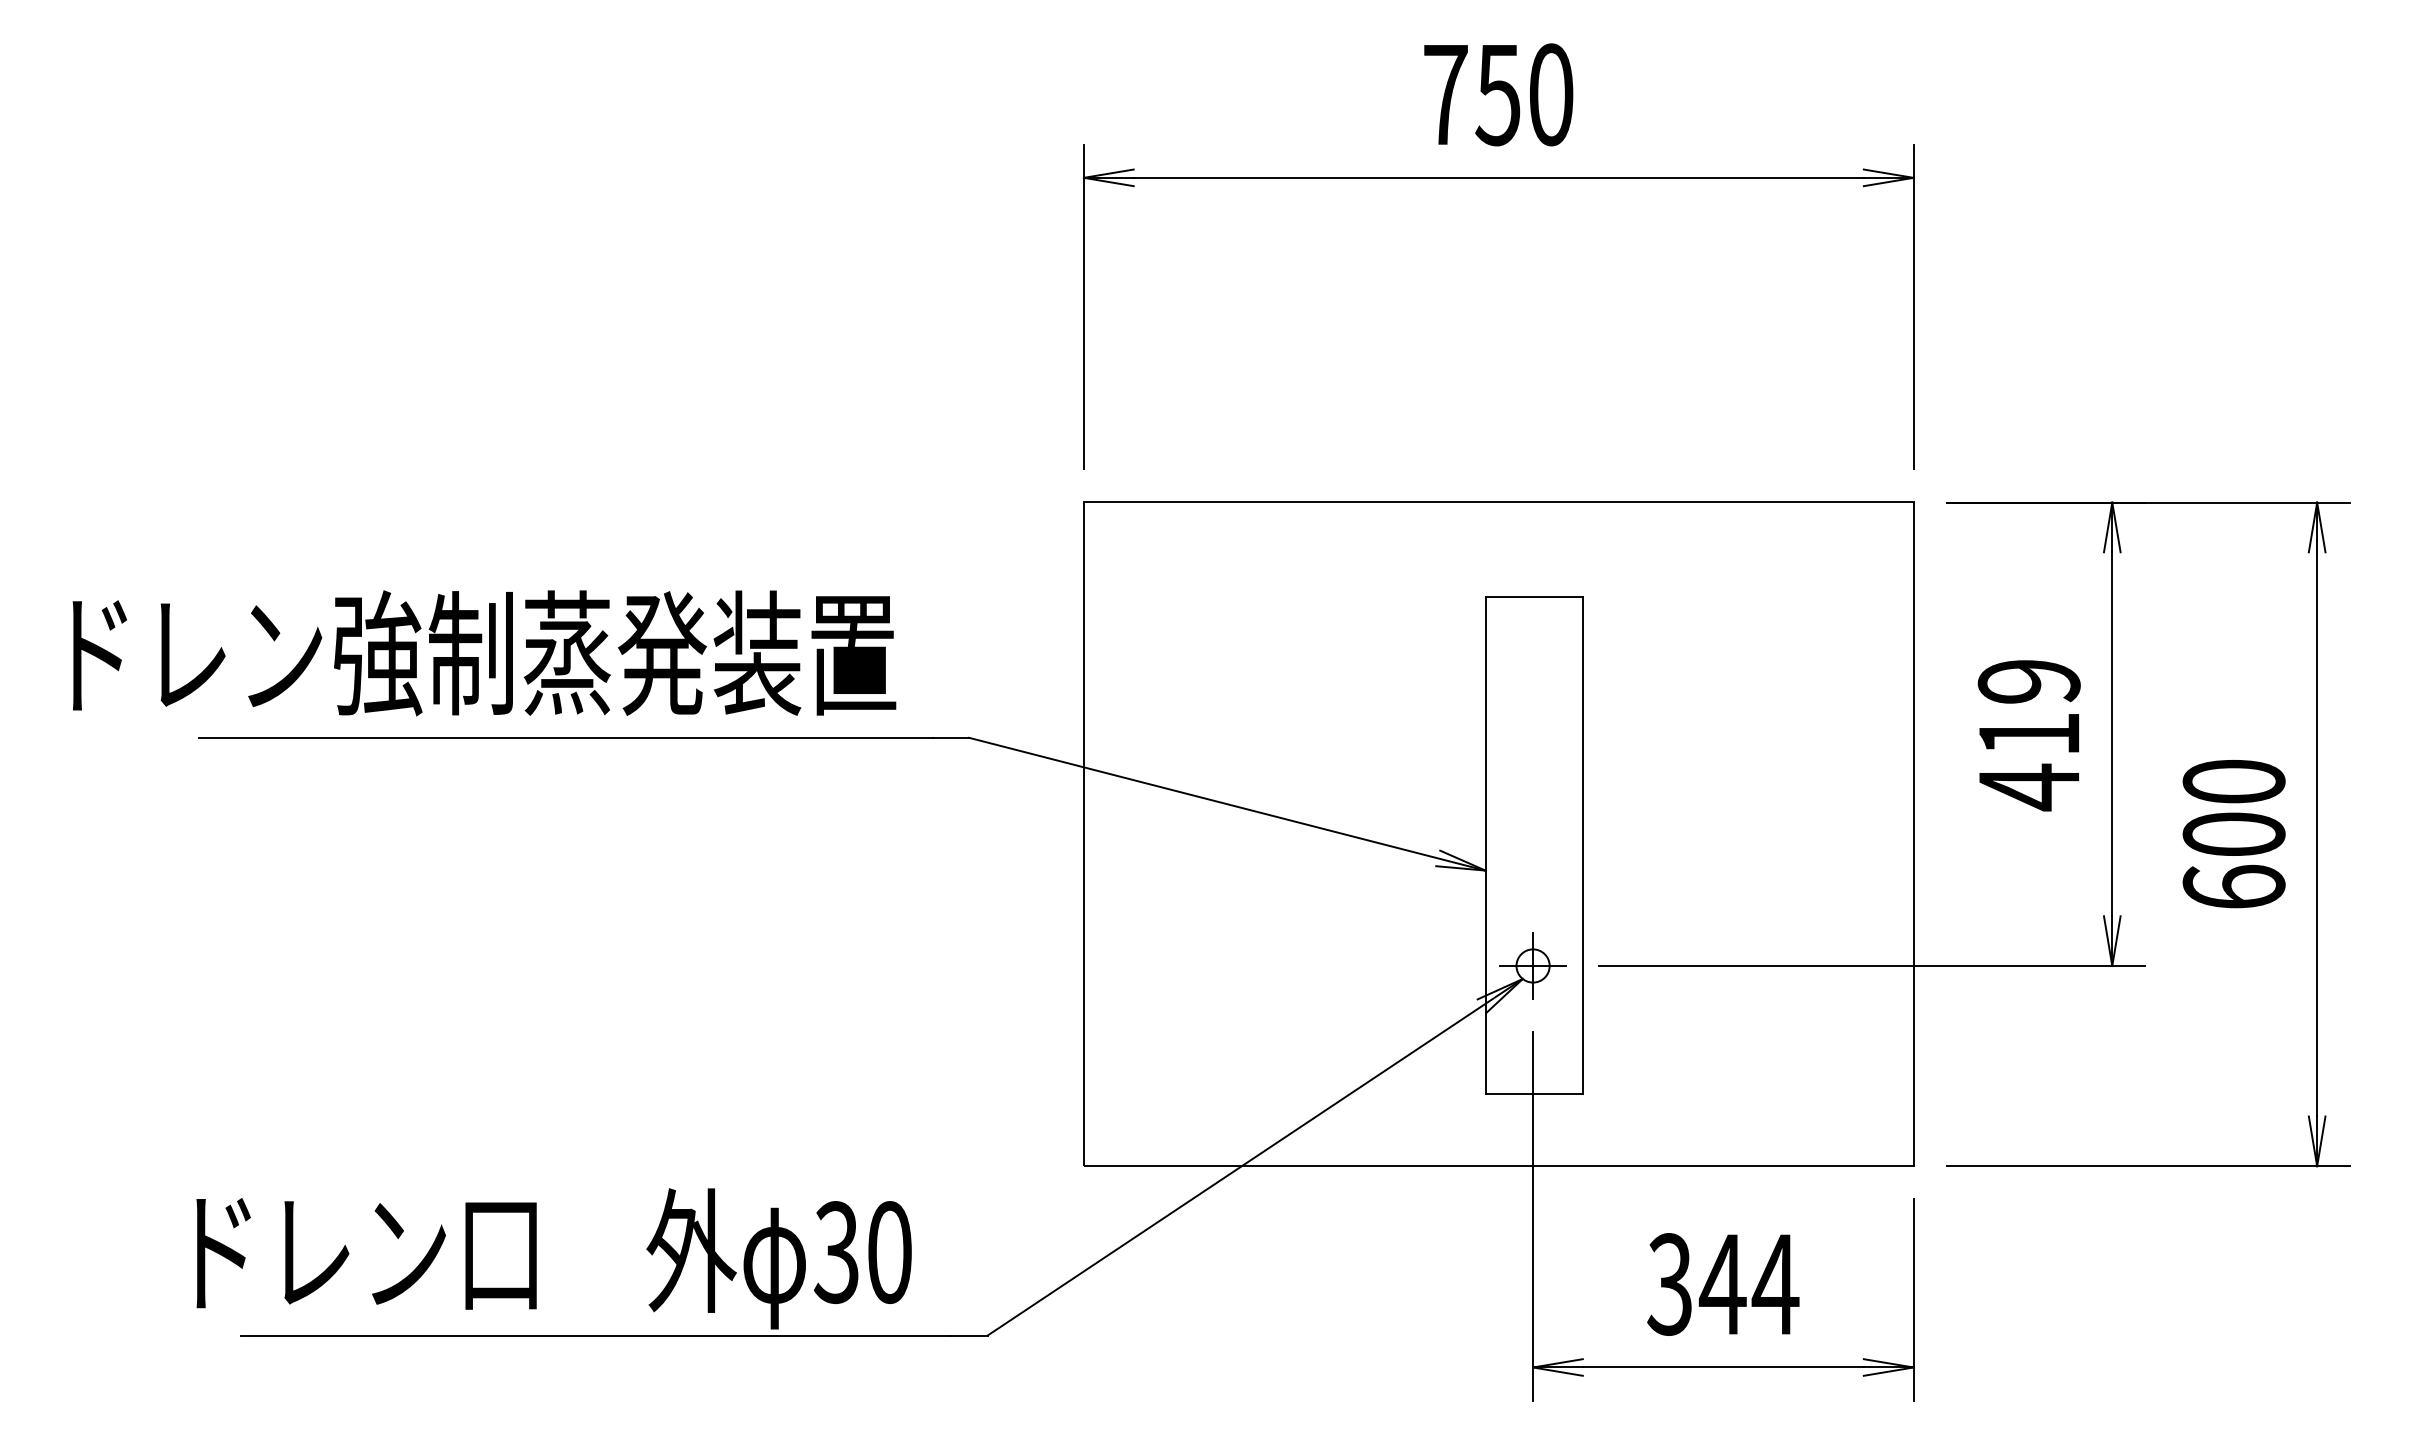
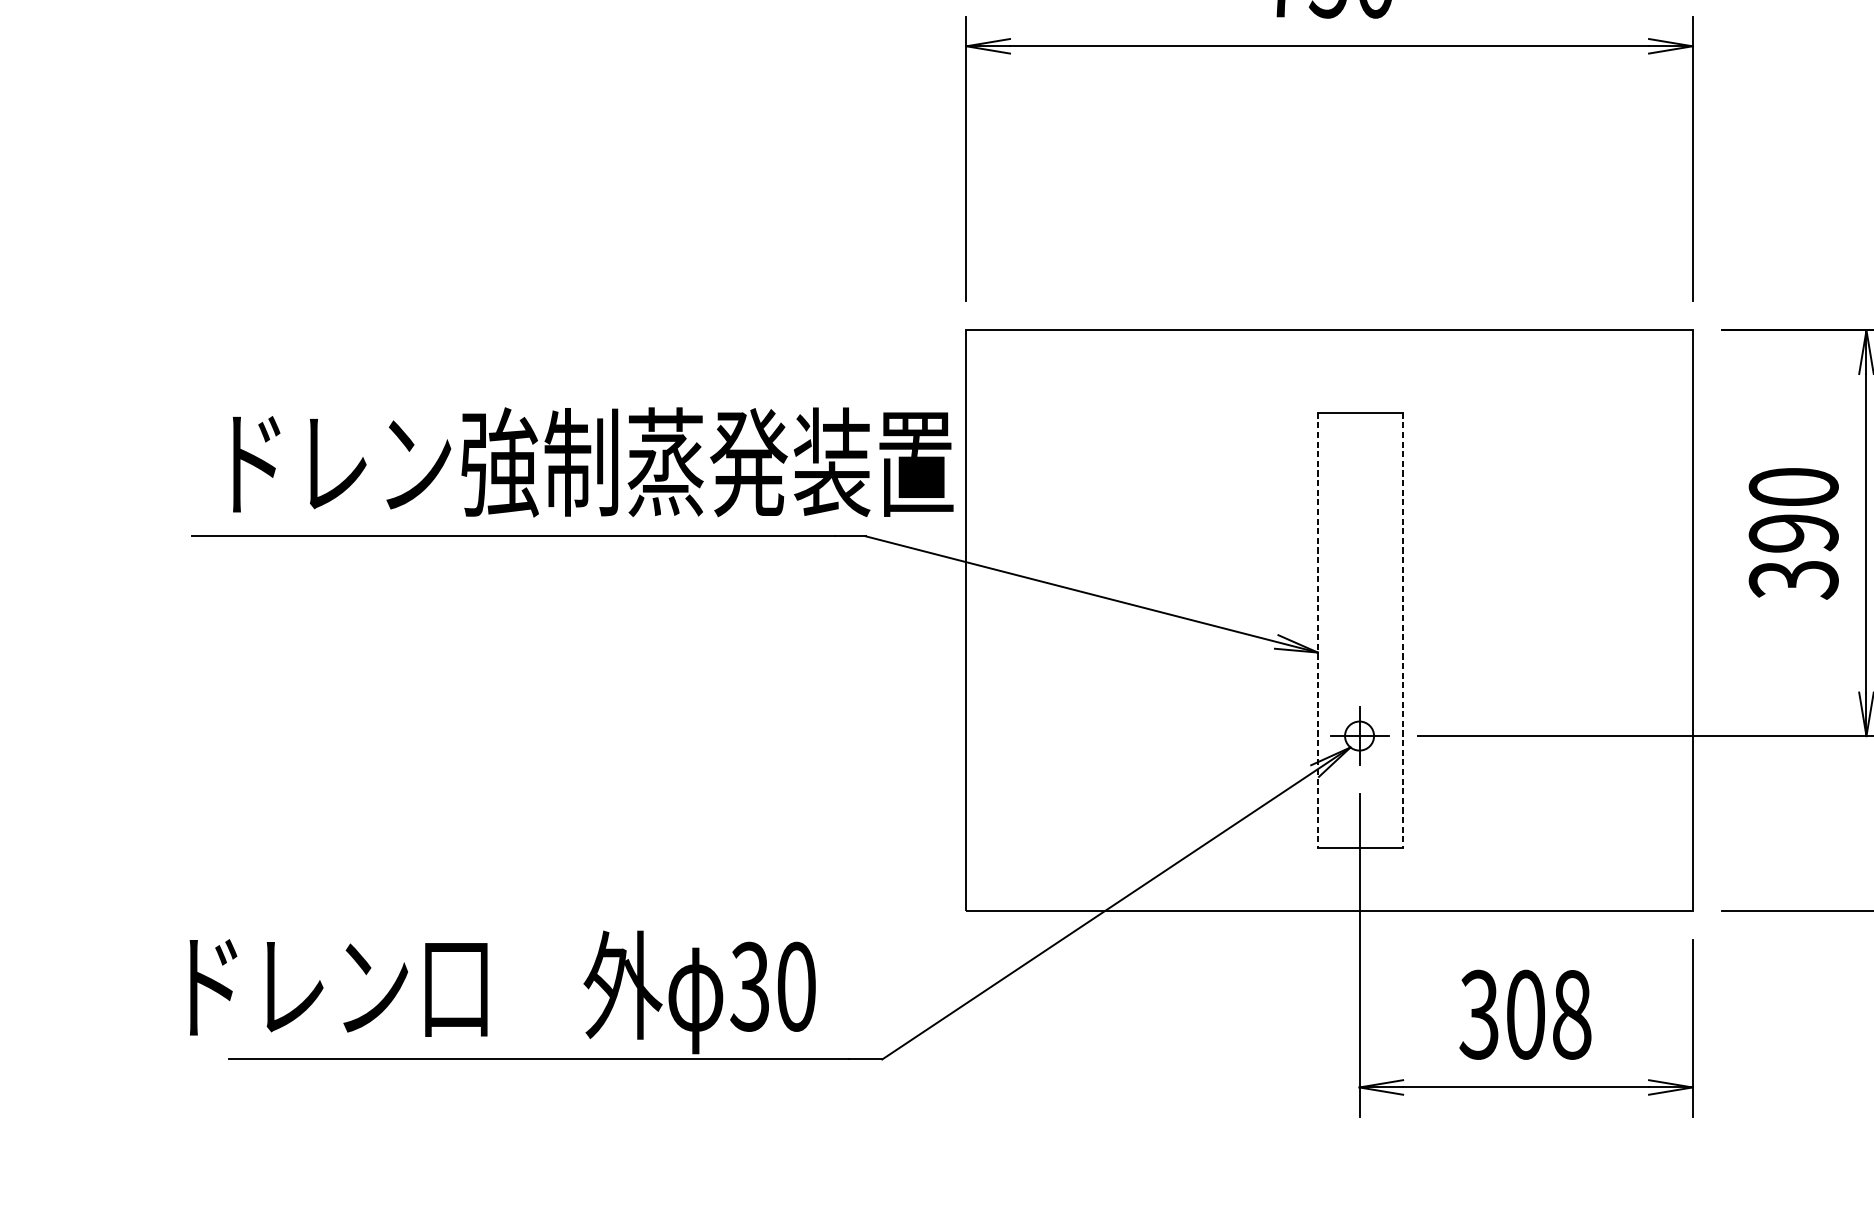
text: (484, 653) -> (593, 462), moved
text: (2028, 735) -> (1793, 534), 419 -> 390
line: (1485, 845) -> (1317, 630), solid -> dashed
line: (1582, 845) -> (1402, 630), solid -> dashed
text: (1748, 1284) -> (1548, 1014), 344 -> 308

